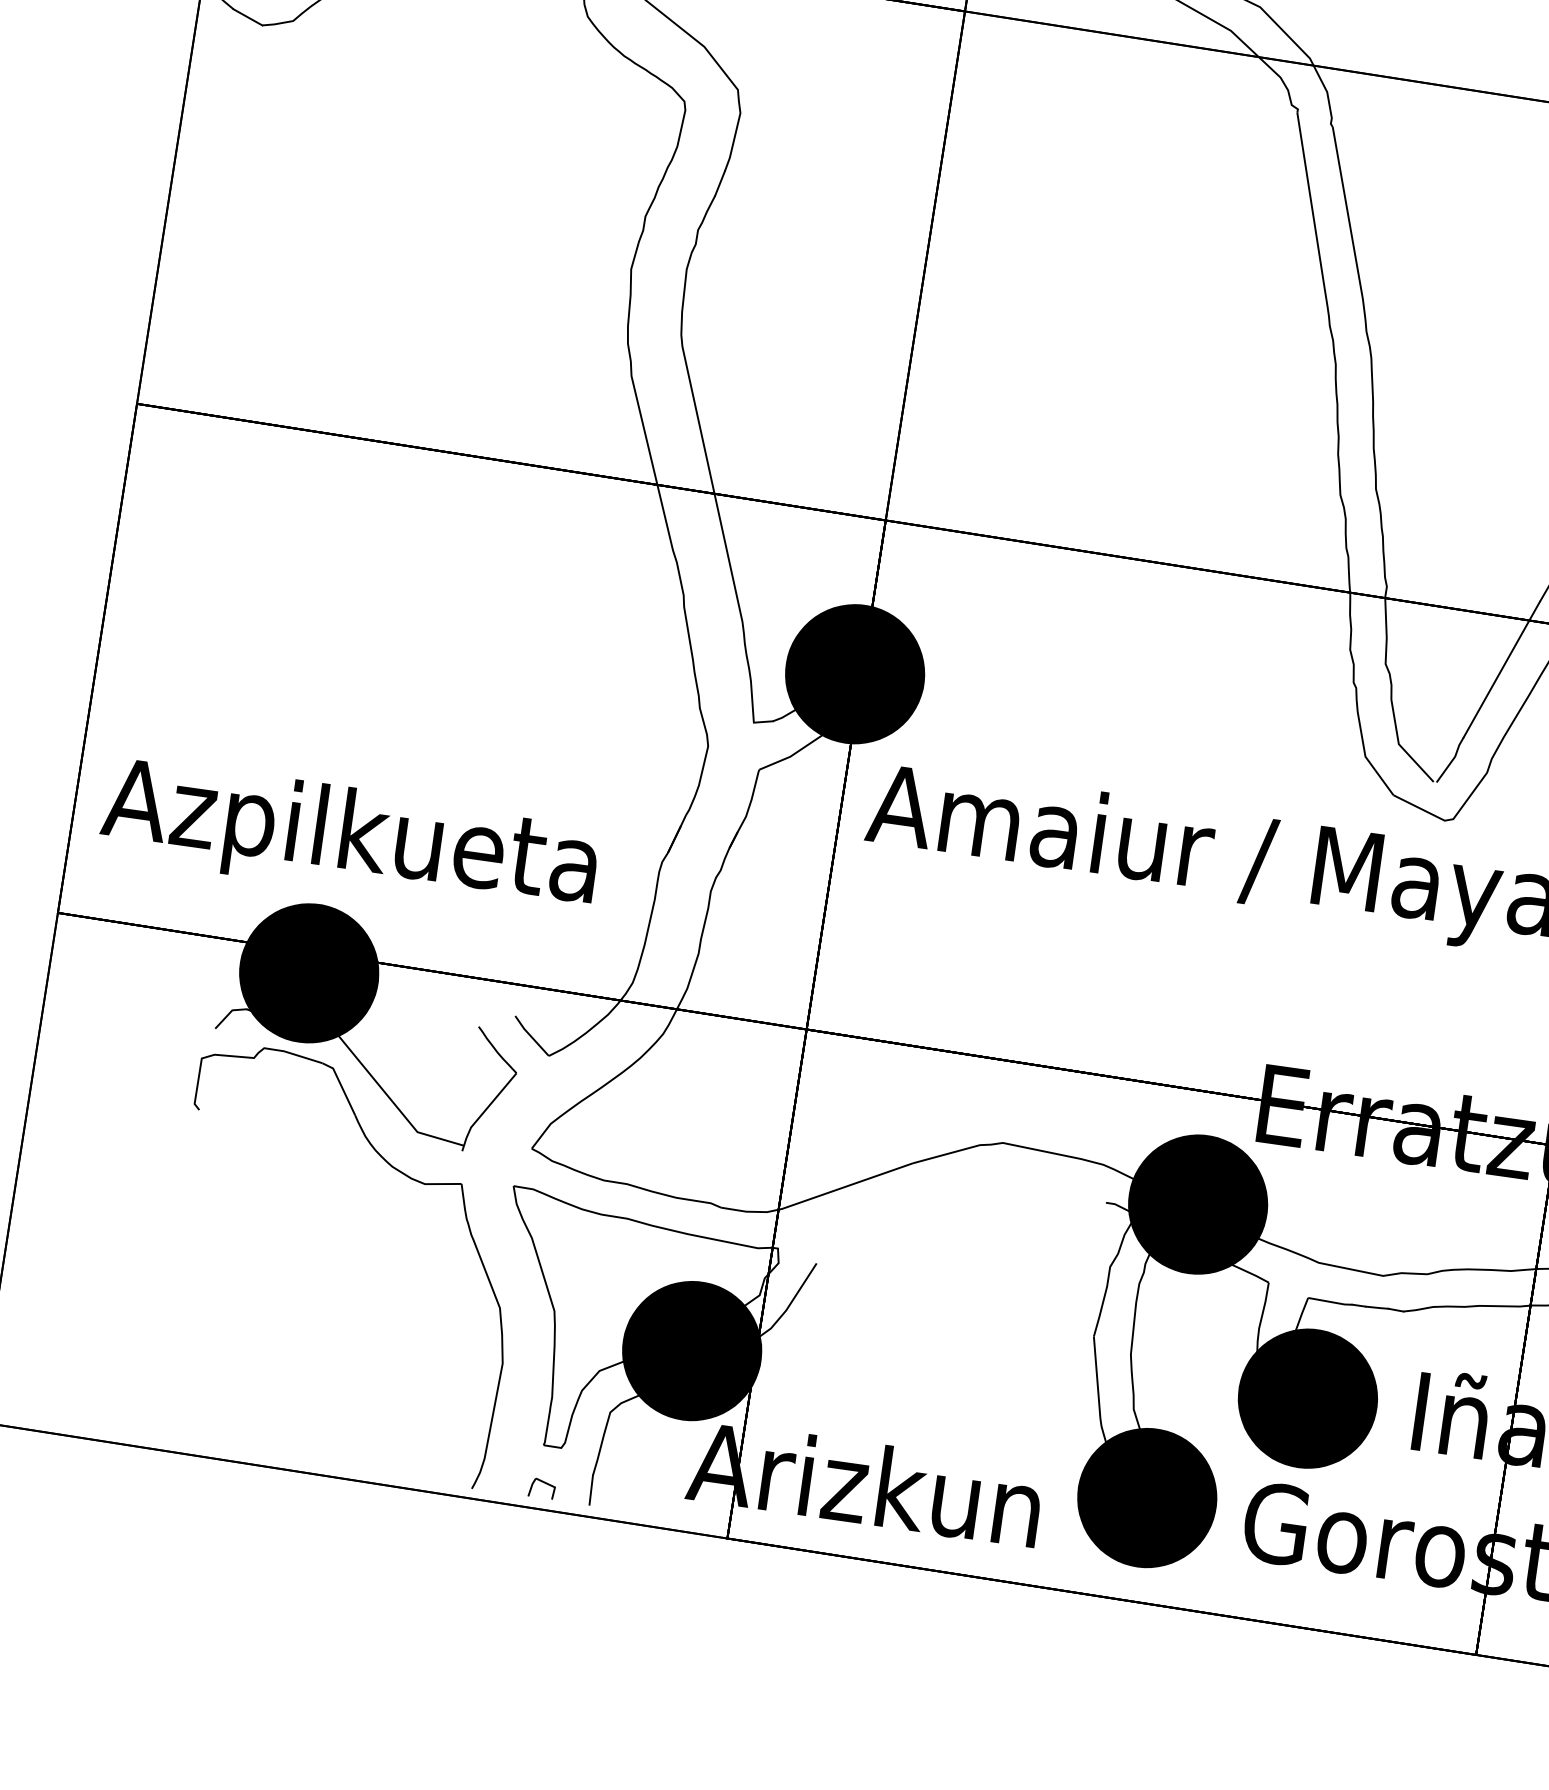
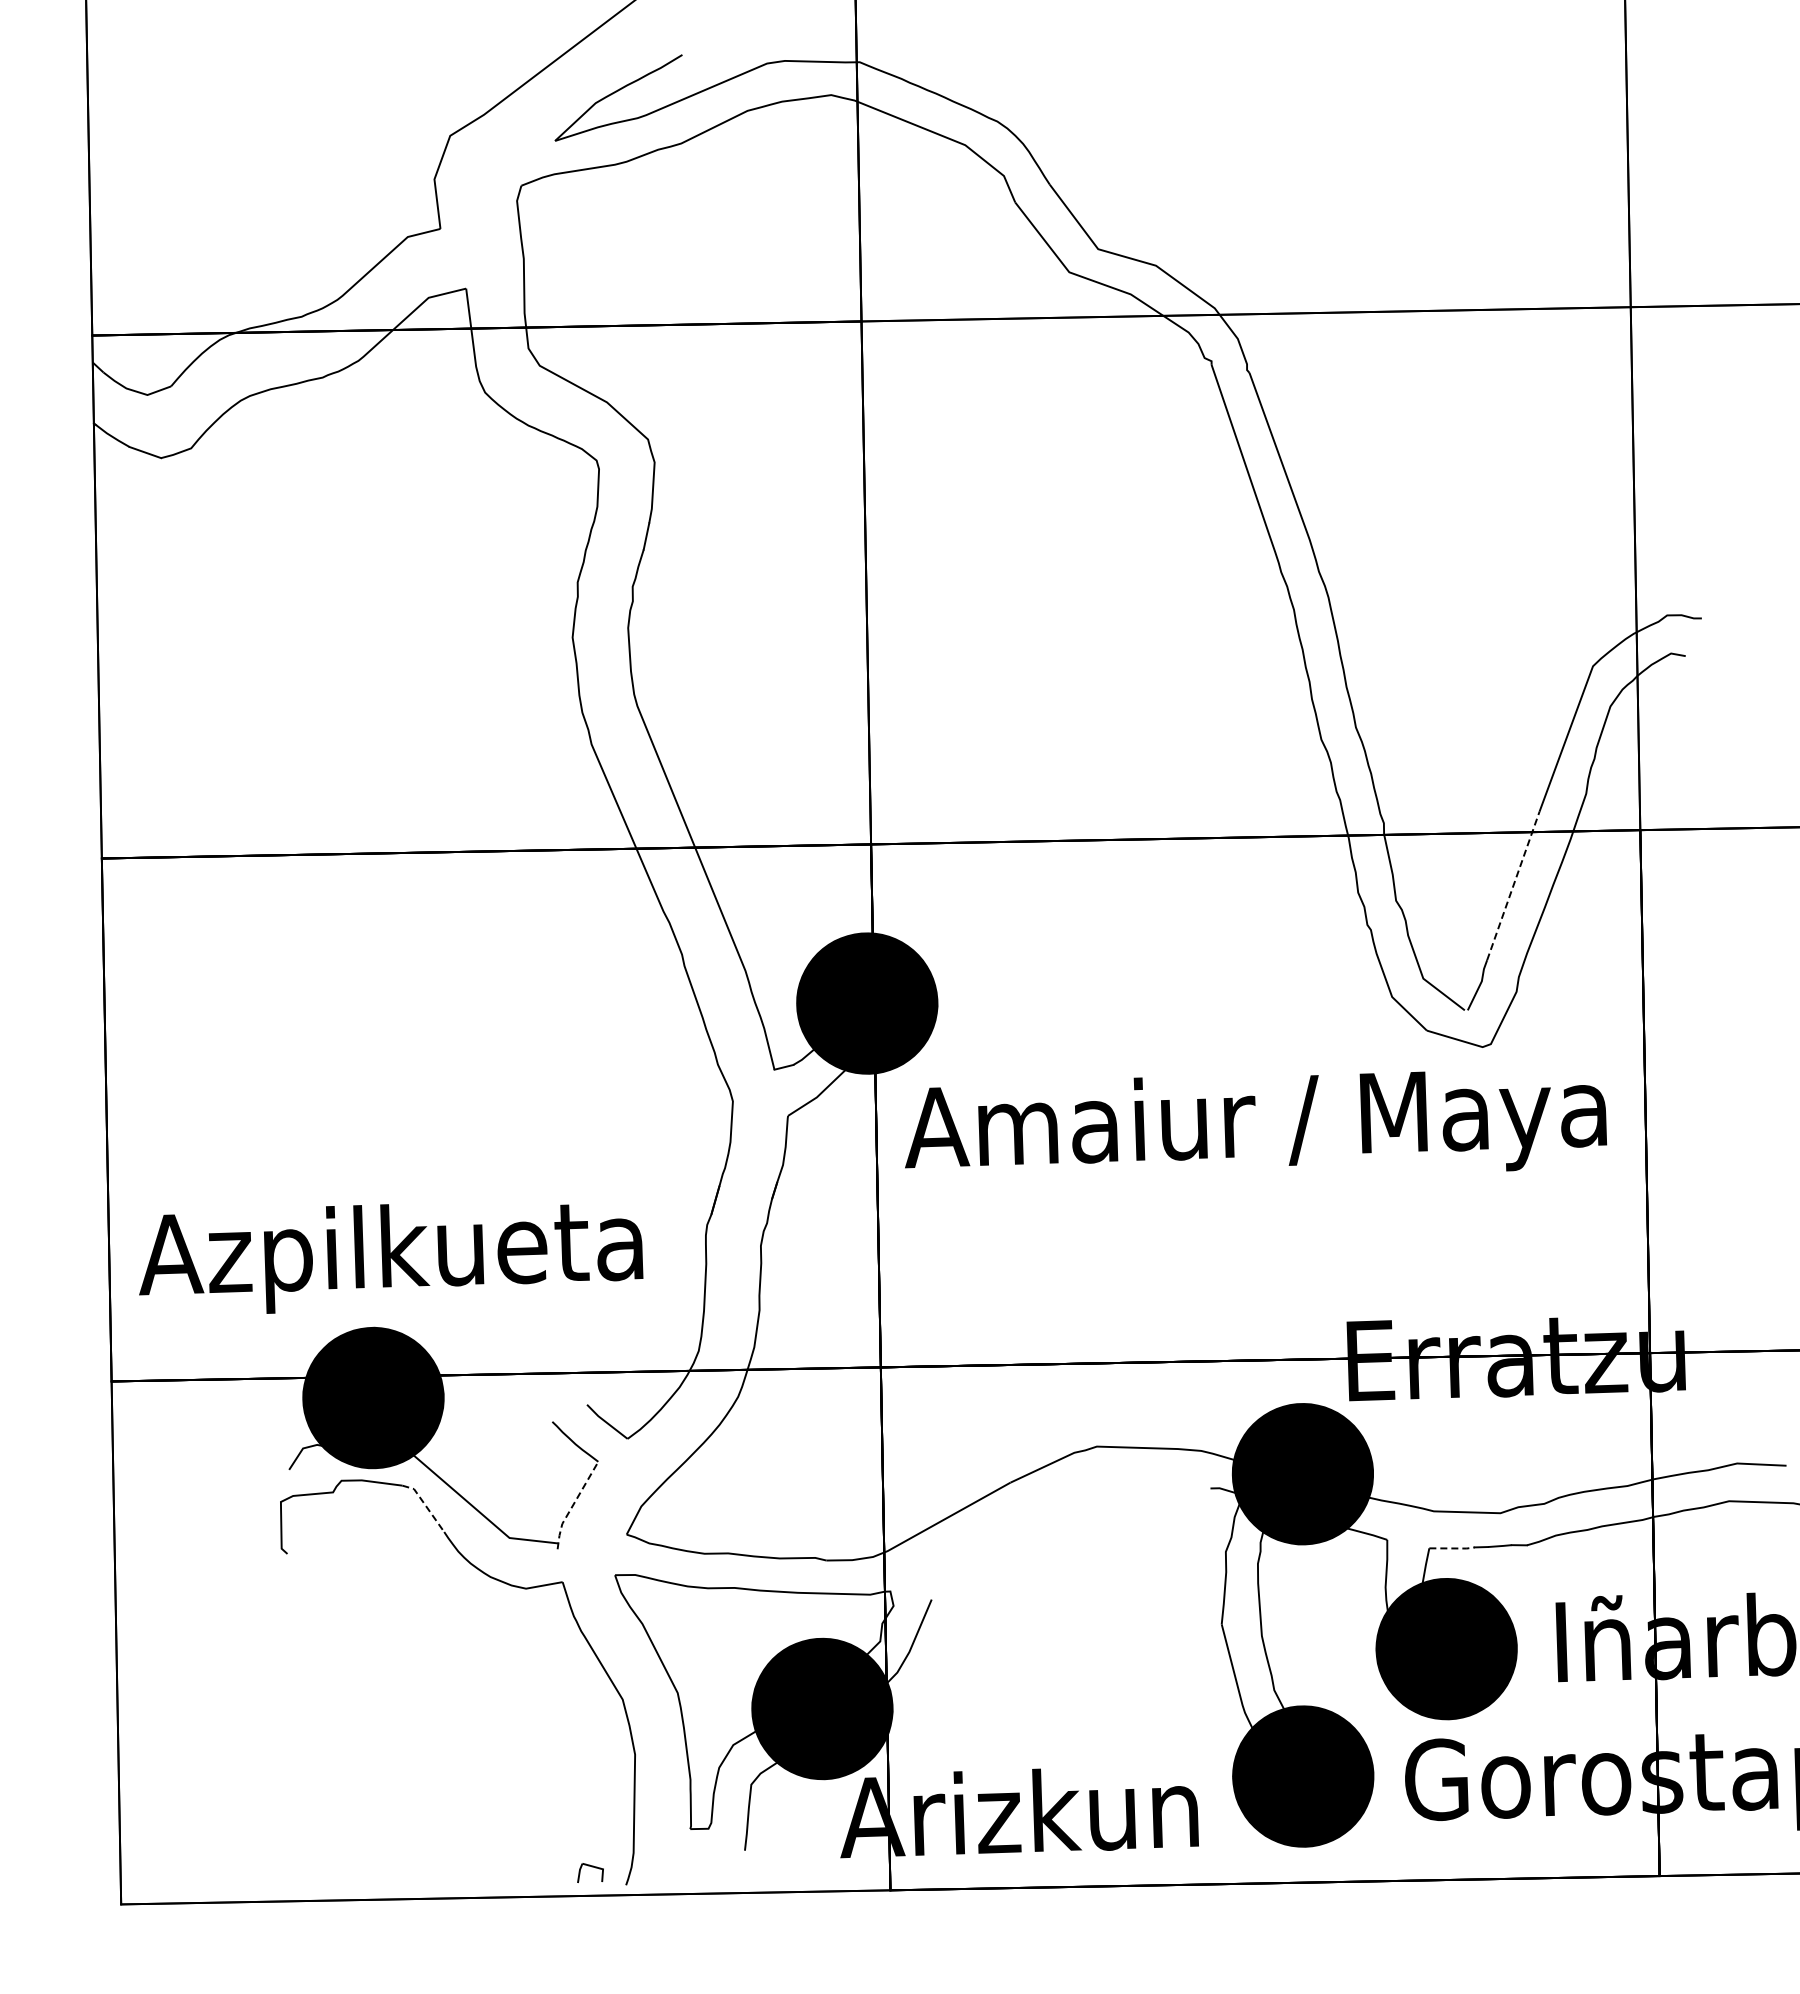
line: (1501, 670) -> (1513, 886), solid -> dashed
line: (341, 1086) -> (425, 1505), solid -> dashed
line: (485, 1110) -> (573, 1504), solid -> dashed
line: (1331, 1302) -> (1453, 1548), solid -> dashed
part: (542, 1488) -> (590, 1872), moved
line: (591, 1489) -> (745, 1865), removed

